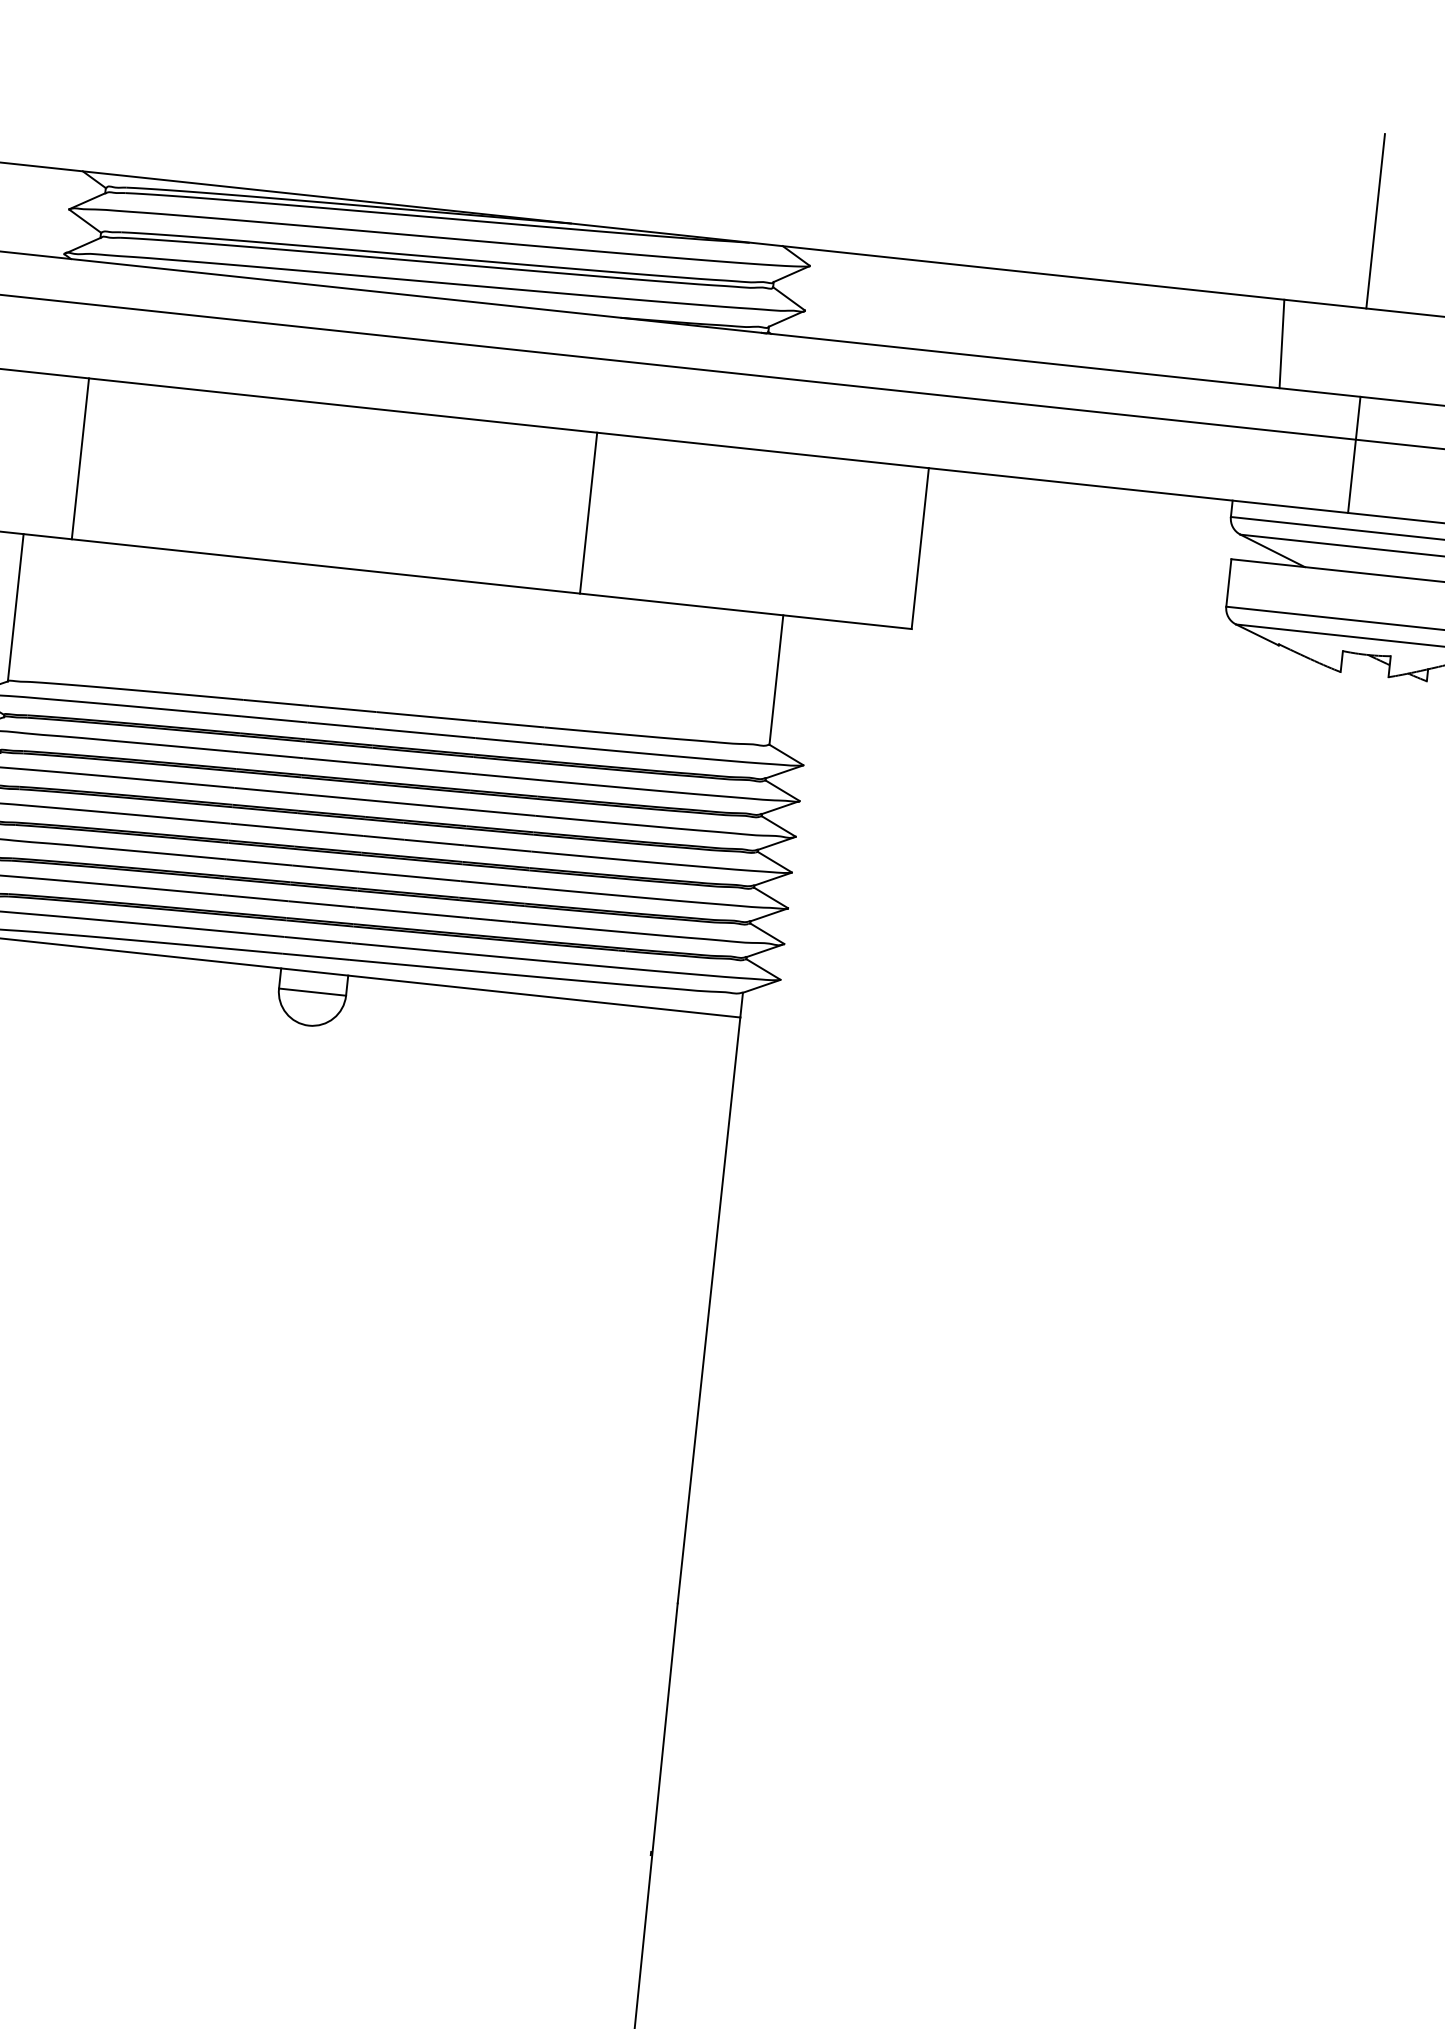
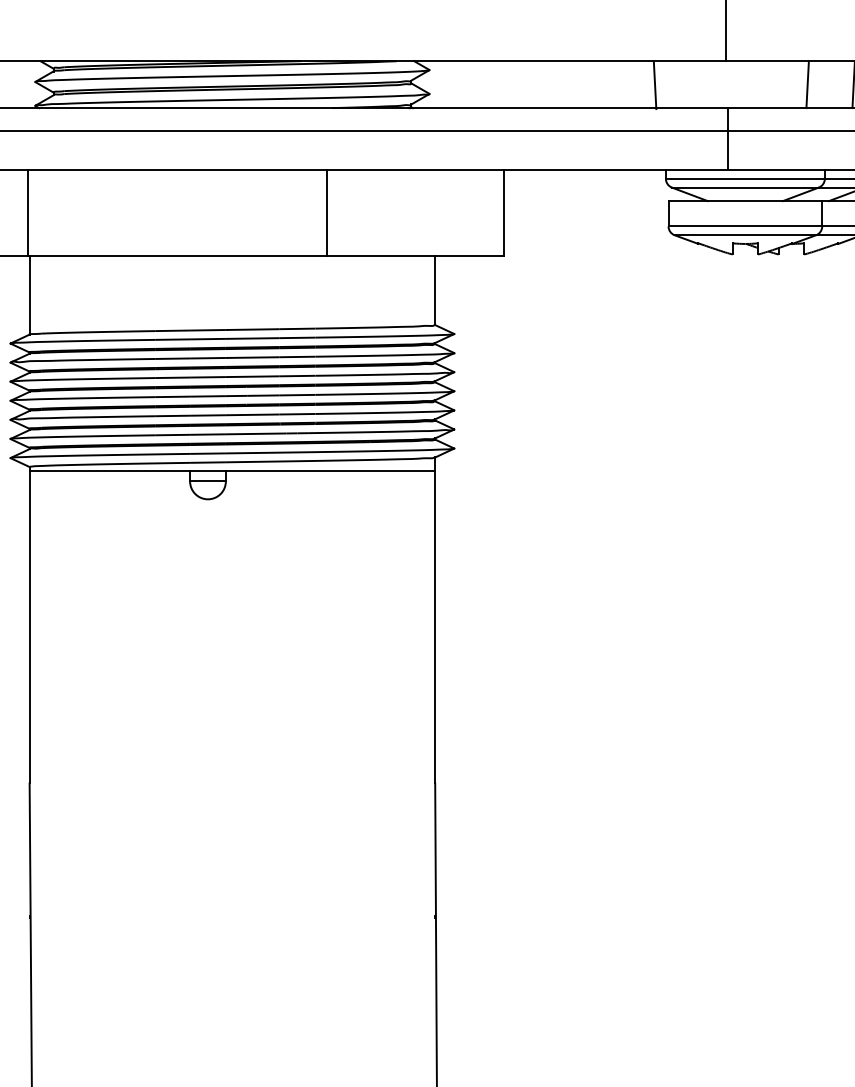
line: (1280, 343) -> (654, 85), moved
line: (80, 457) -> (28, 212), moved

